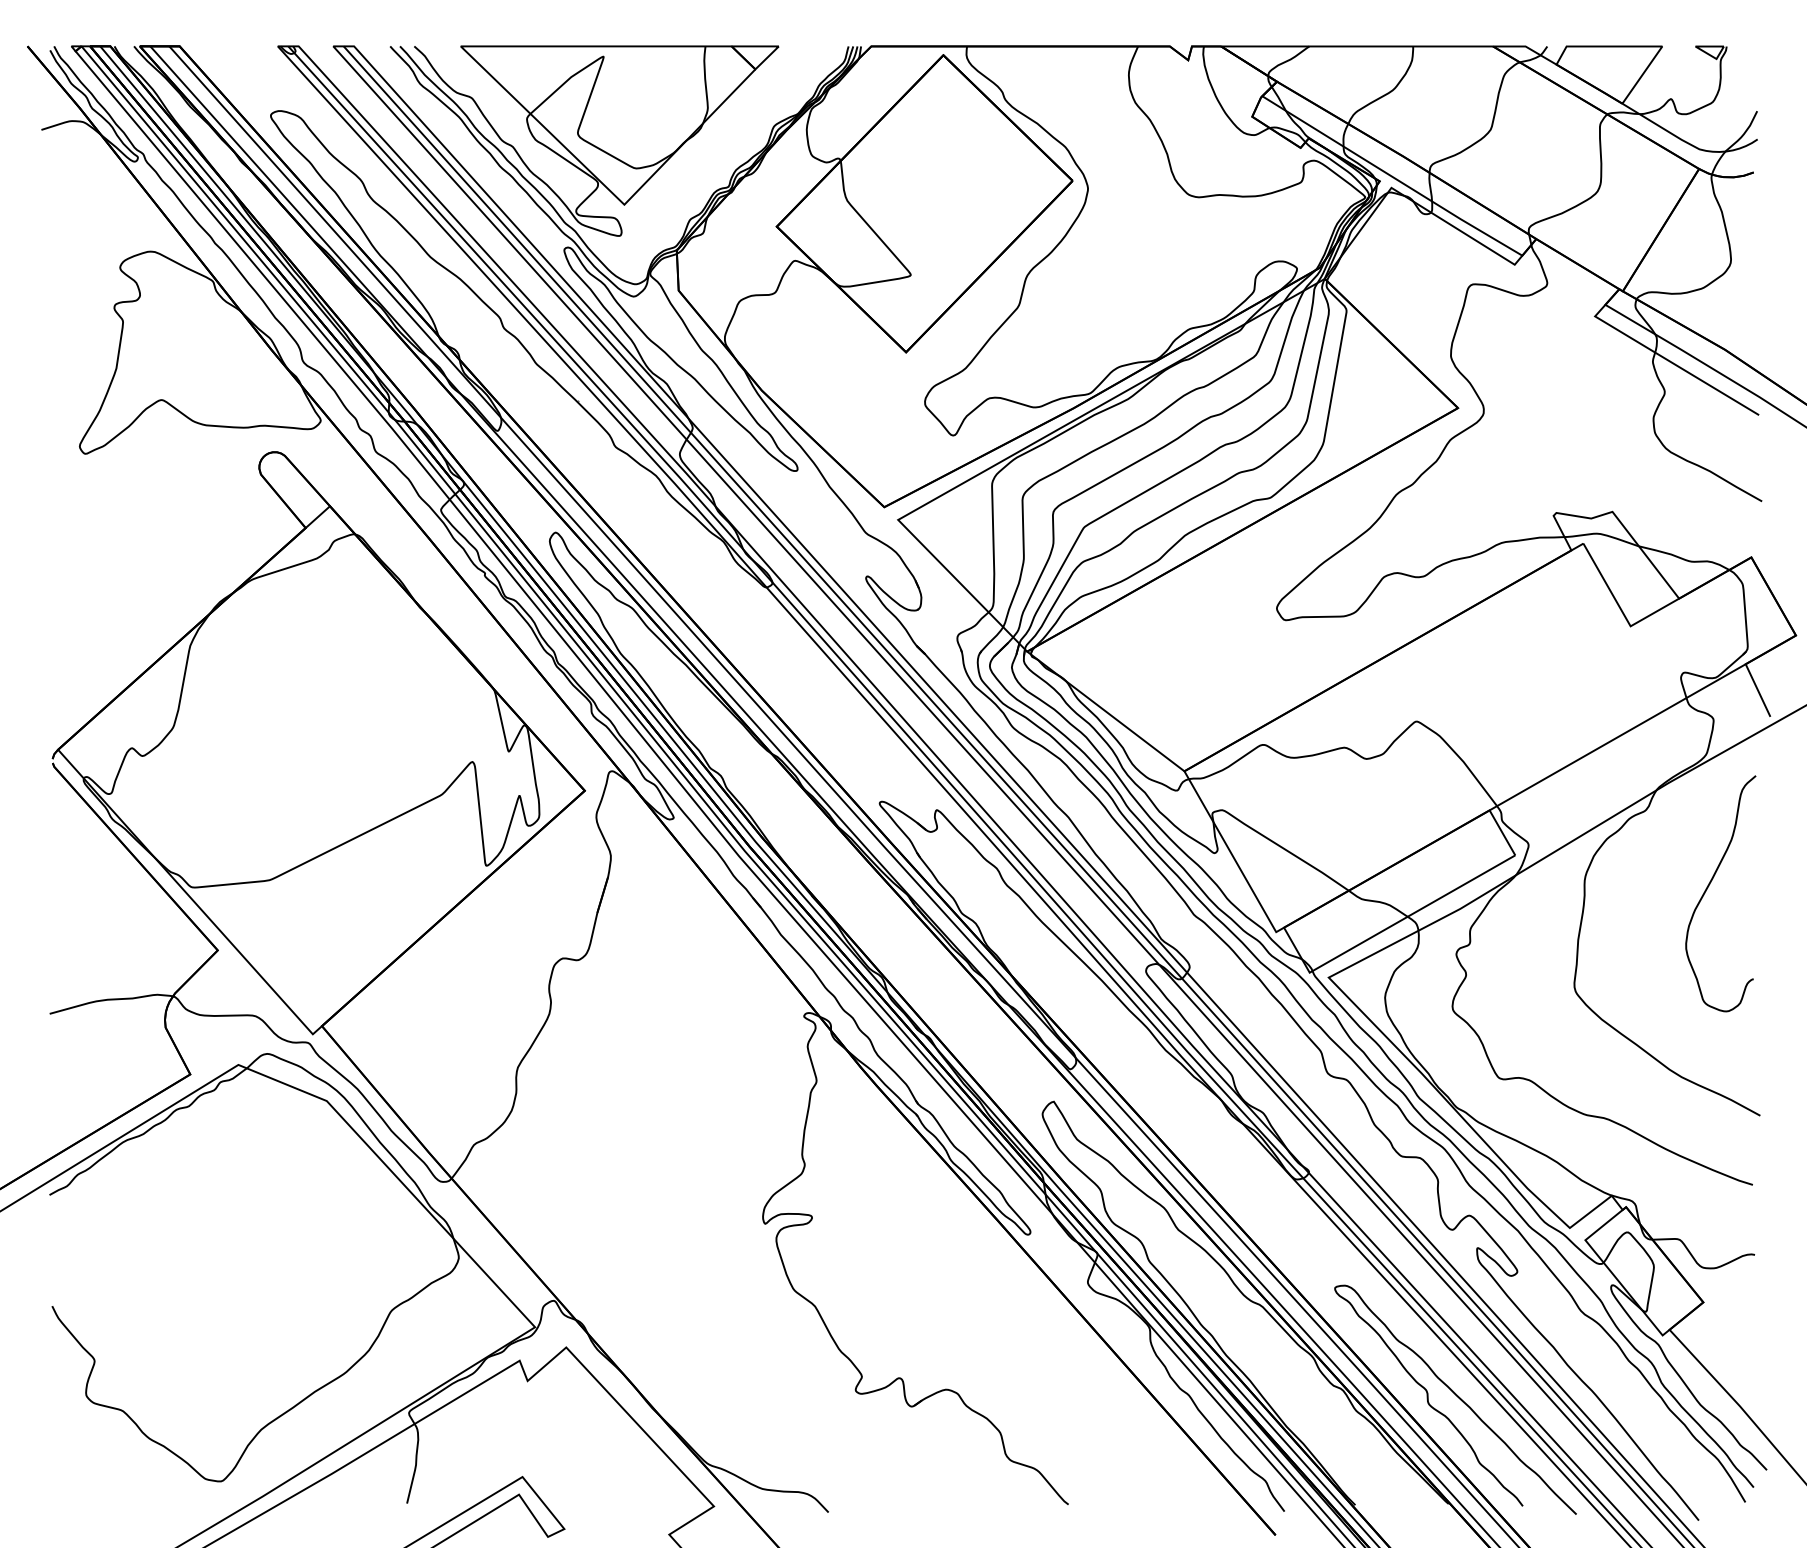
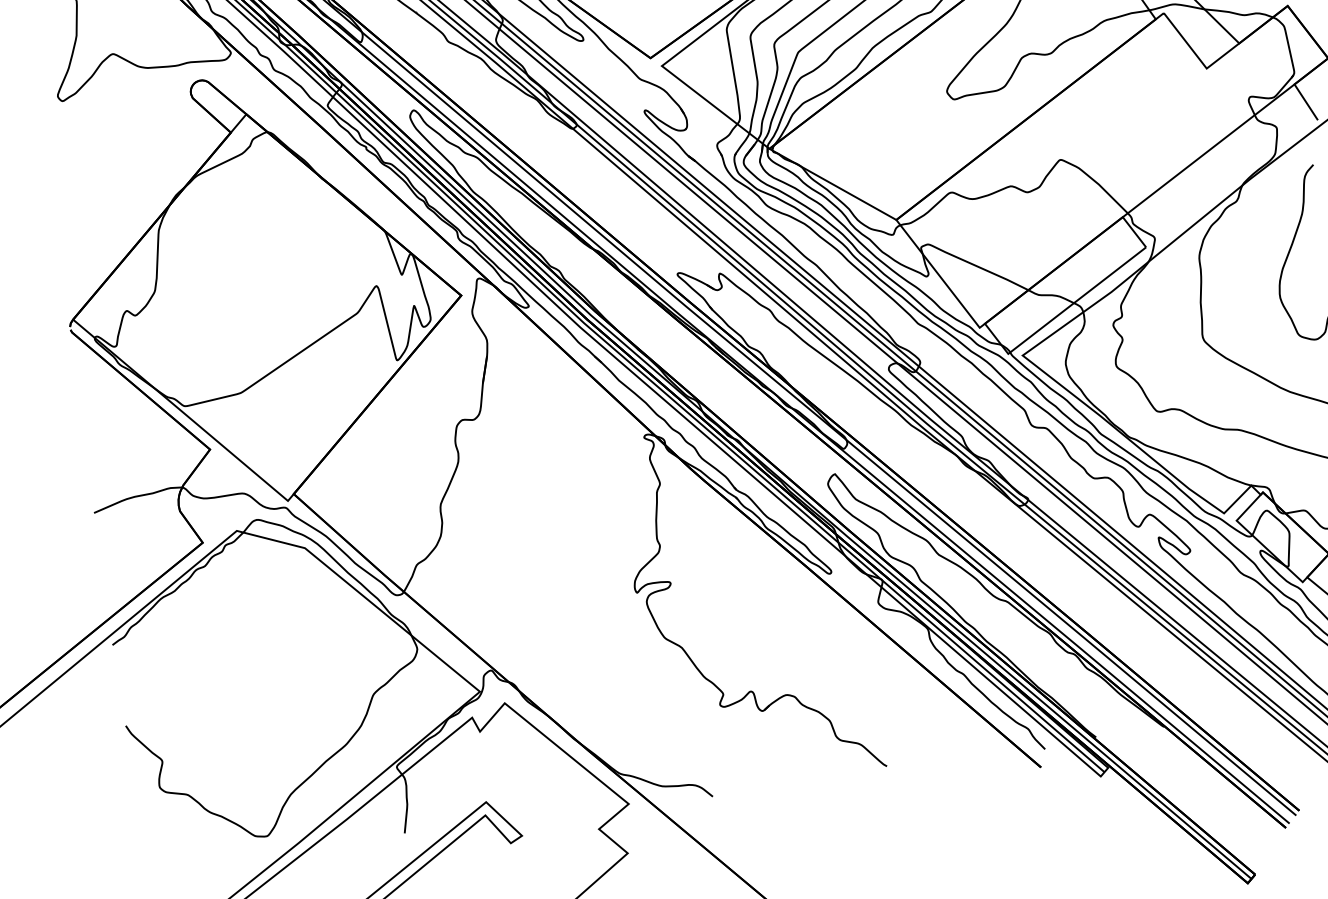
curve: (1457, 1397) -> (1159, 648), removed

